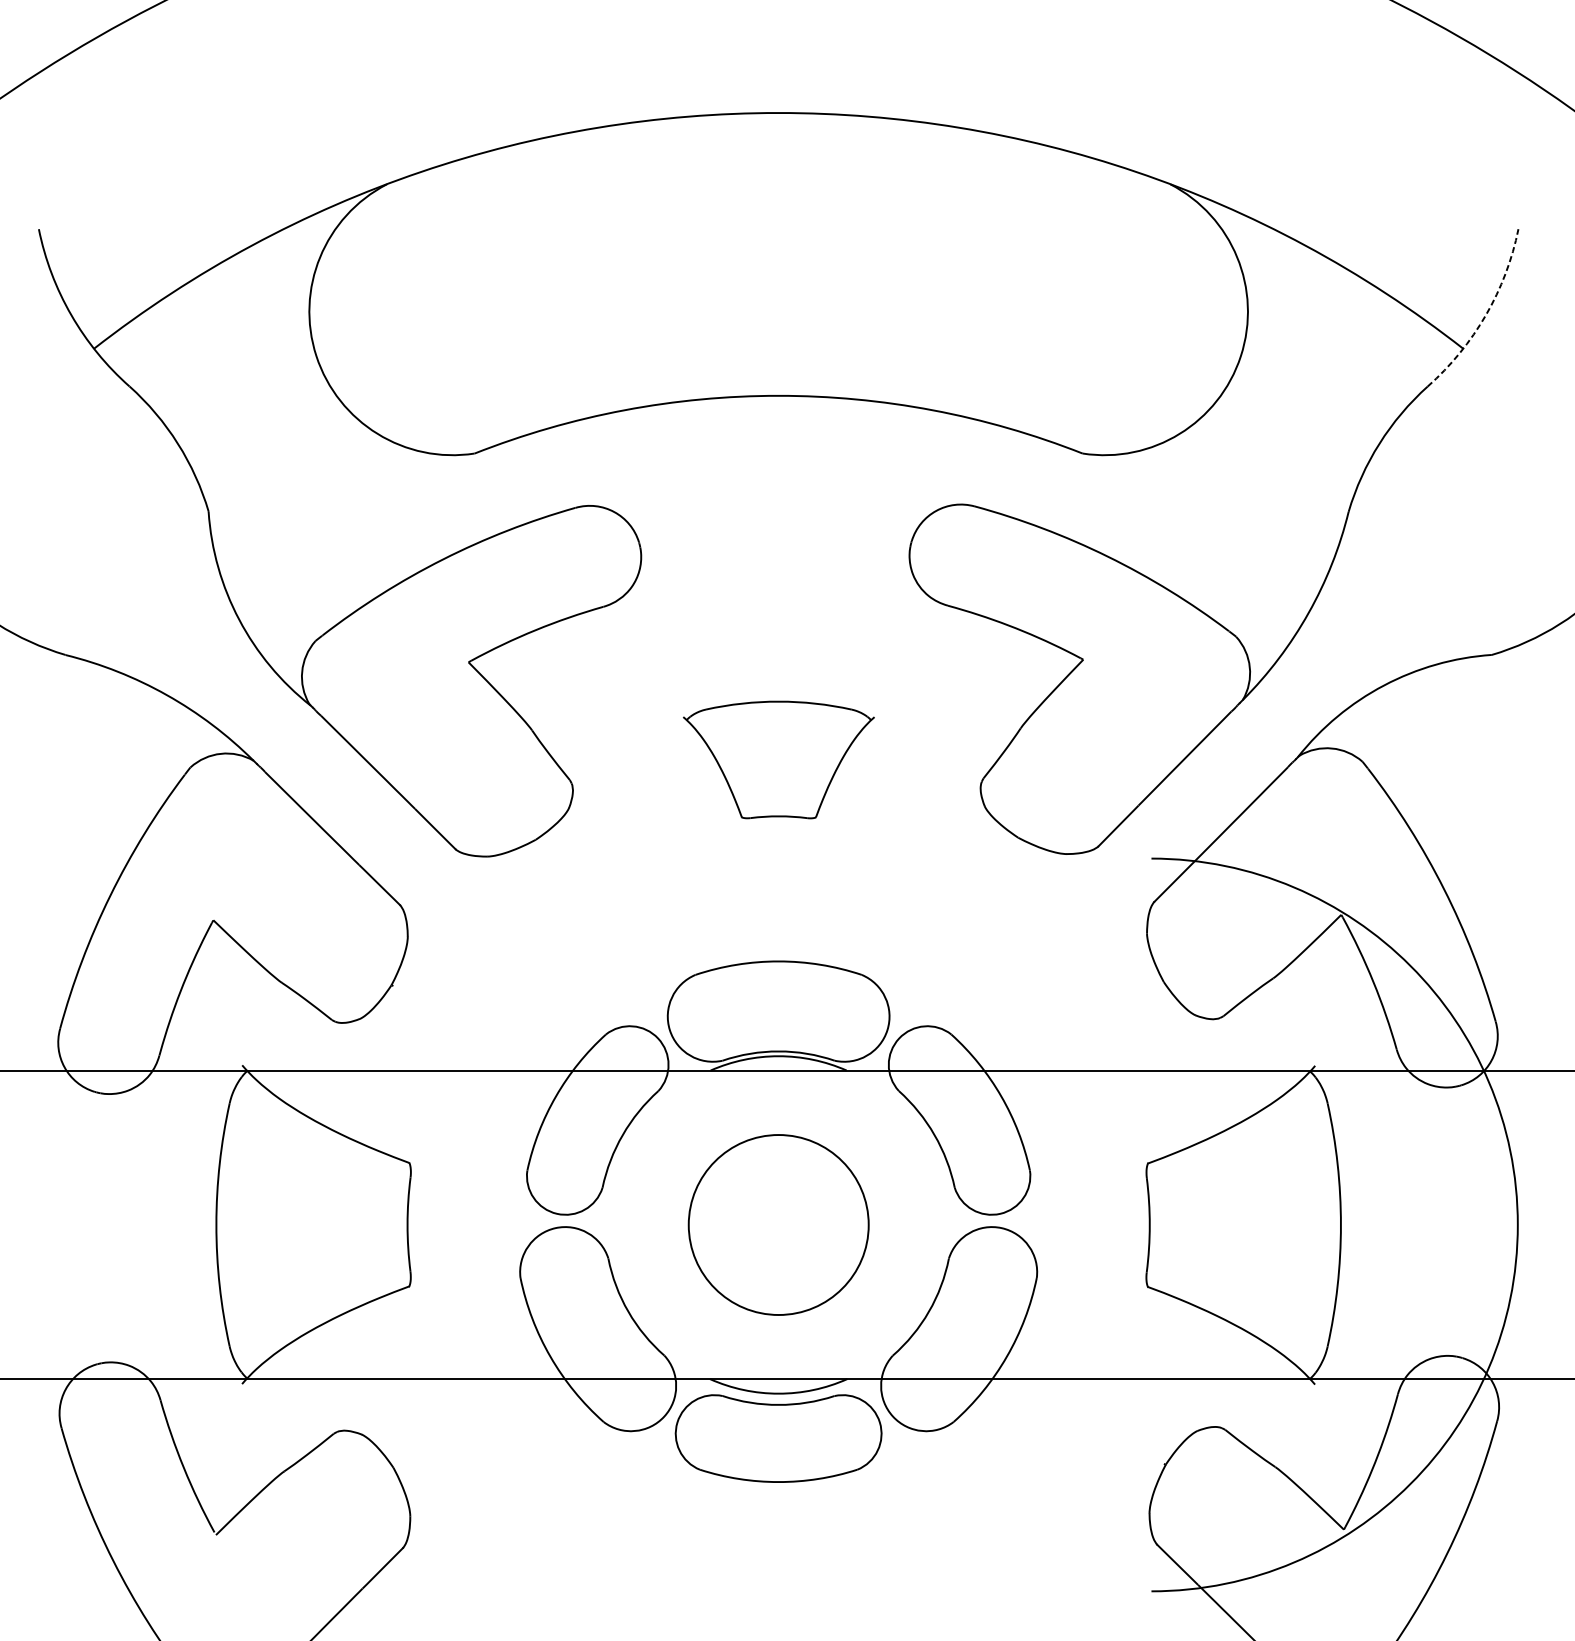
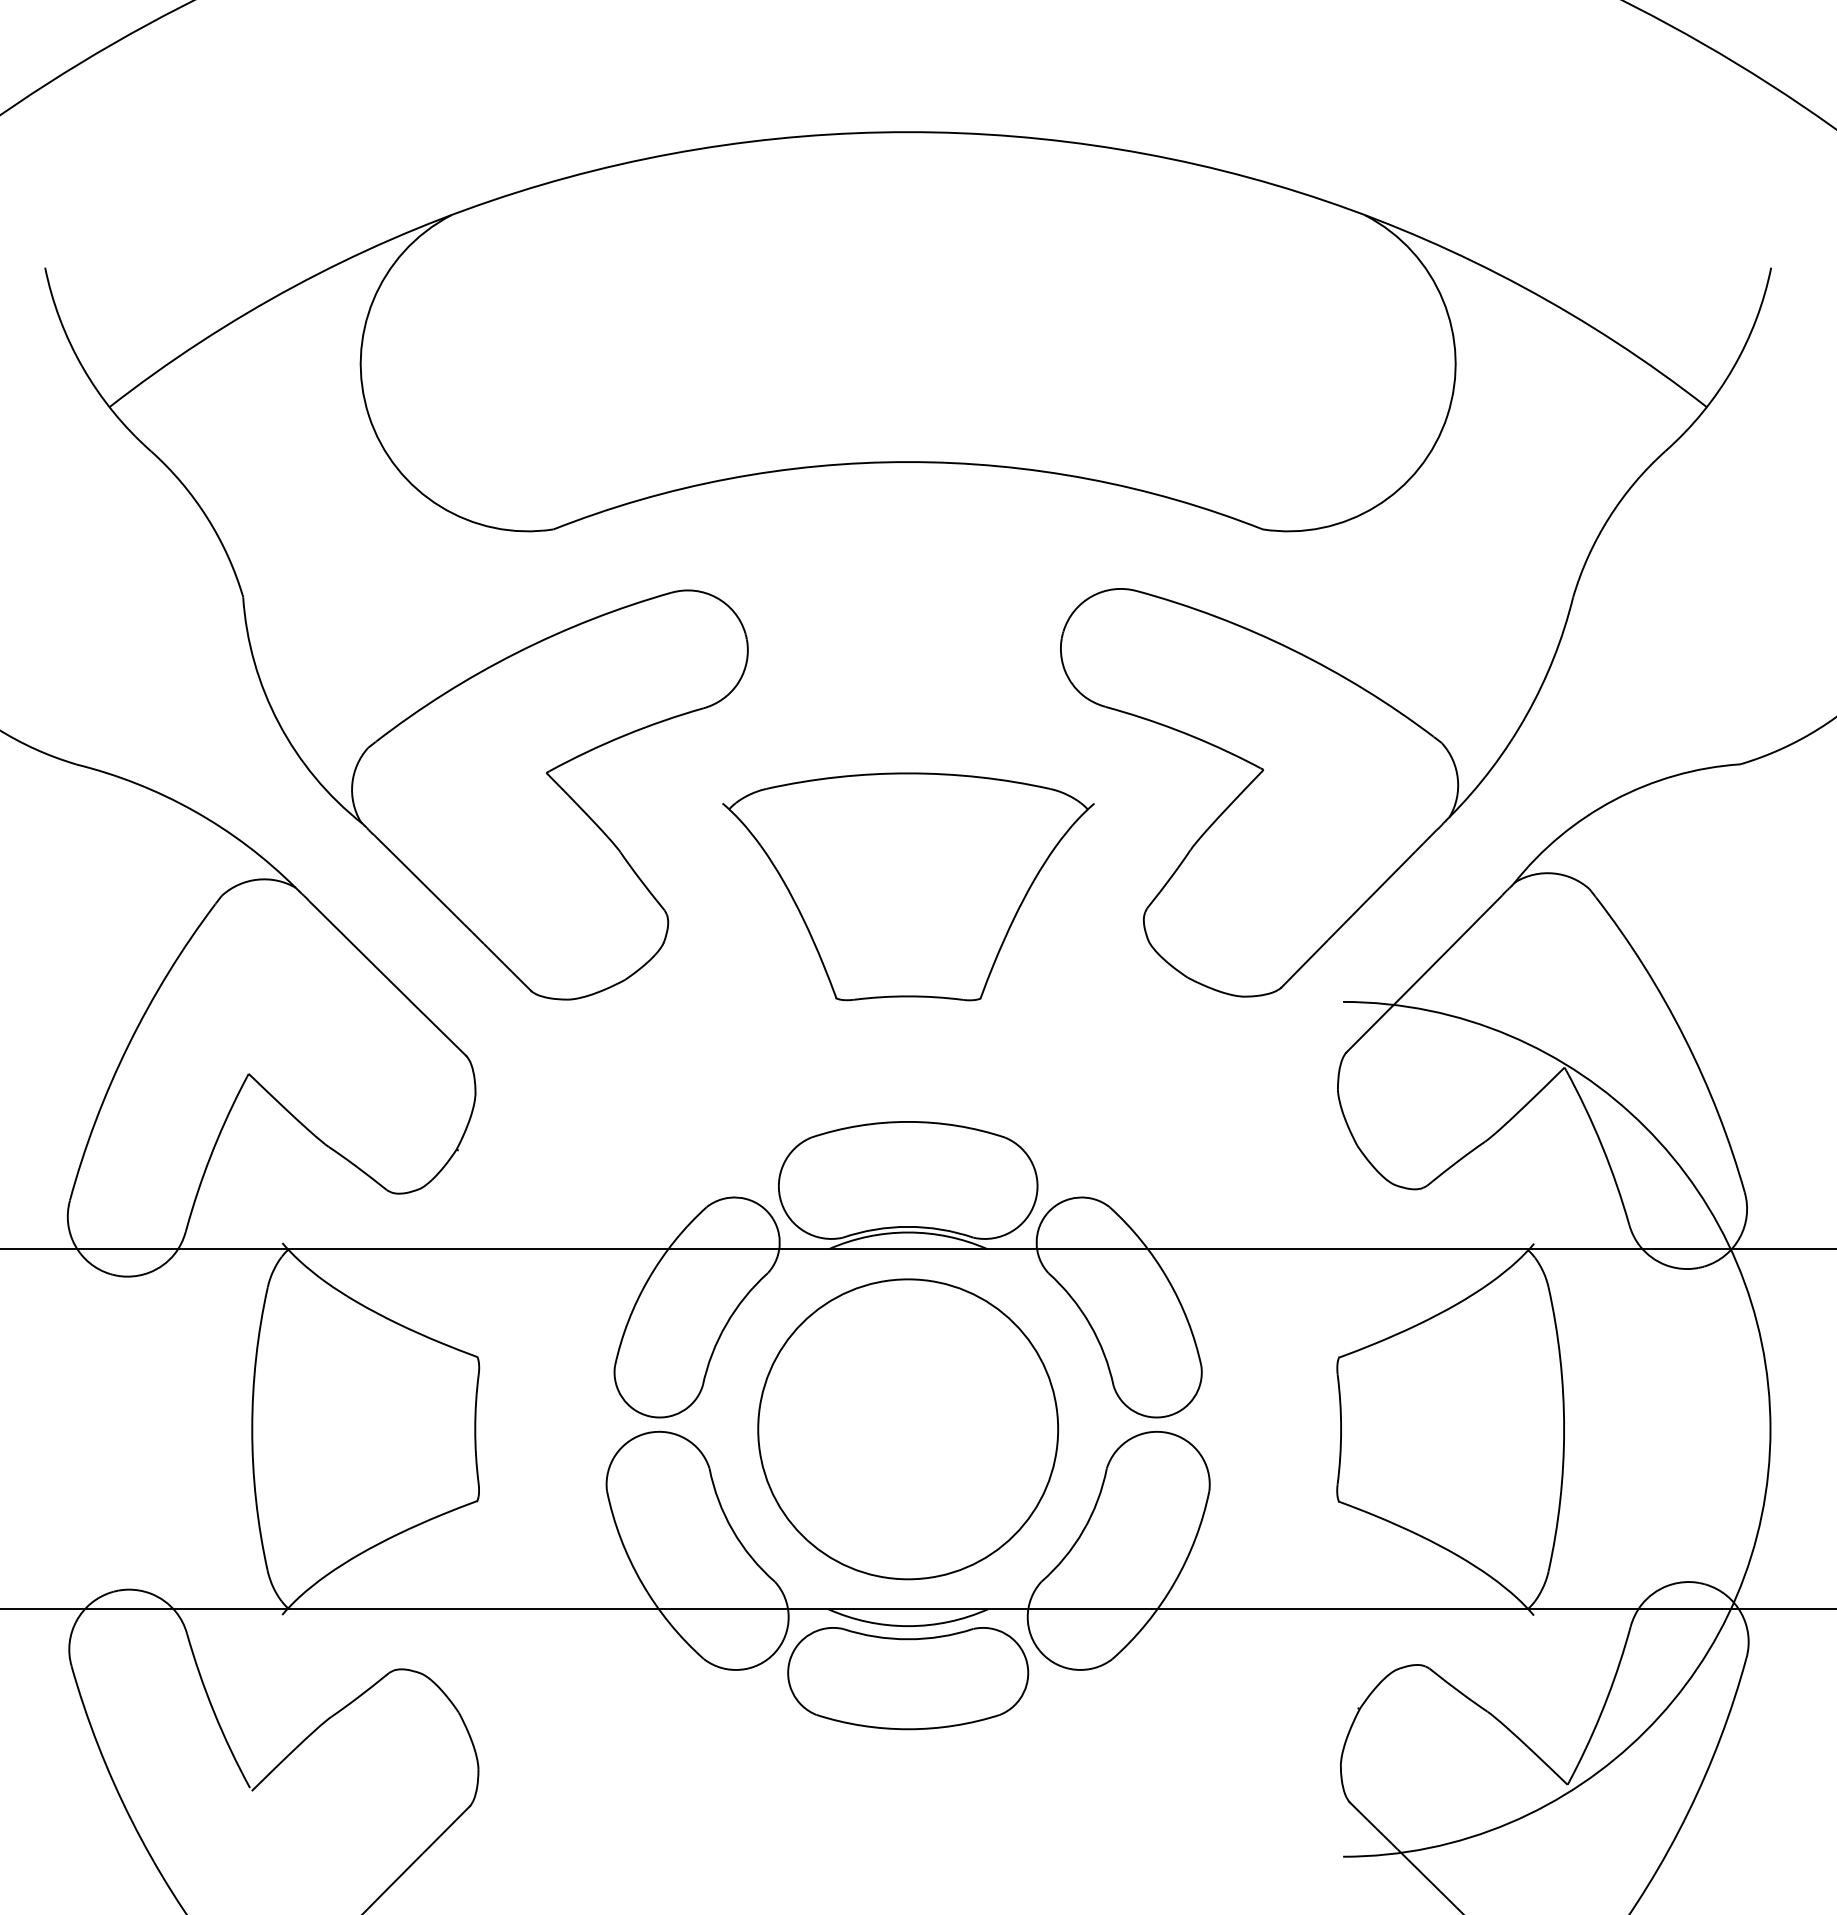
arc: (1486, 315) -> (1733, 368), dashed -> solid
part: (778, 759) -> (908, 886), size x1.67
circle: (778, 1225) -> (908, 1429), size x1.43

